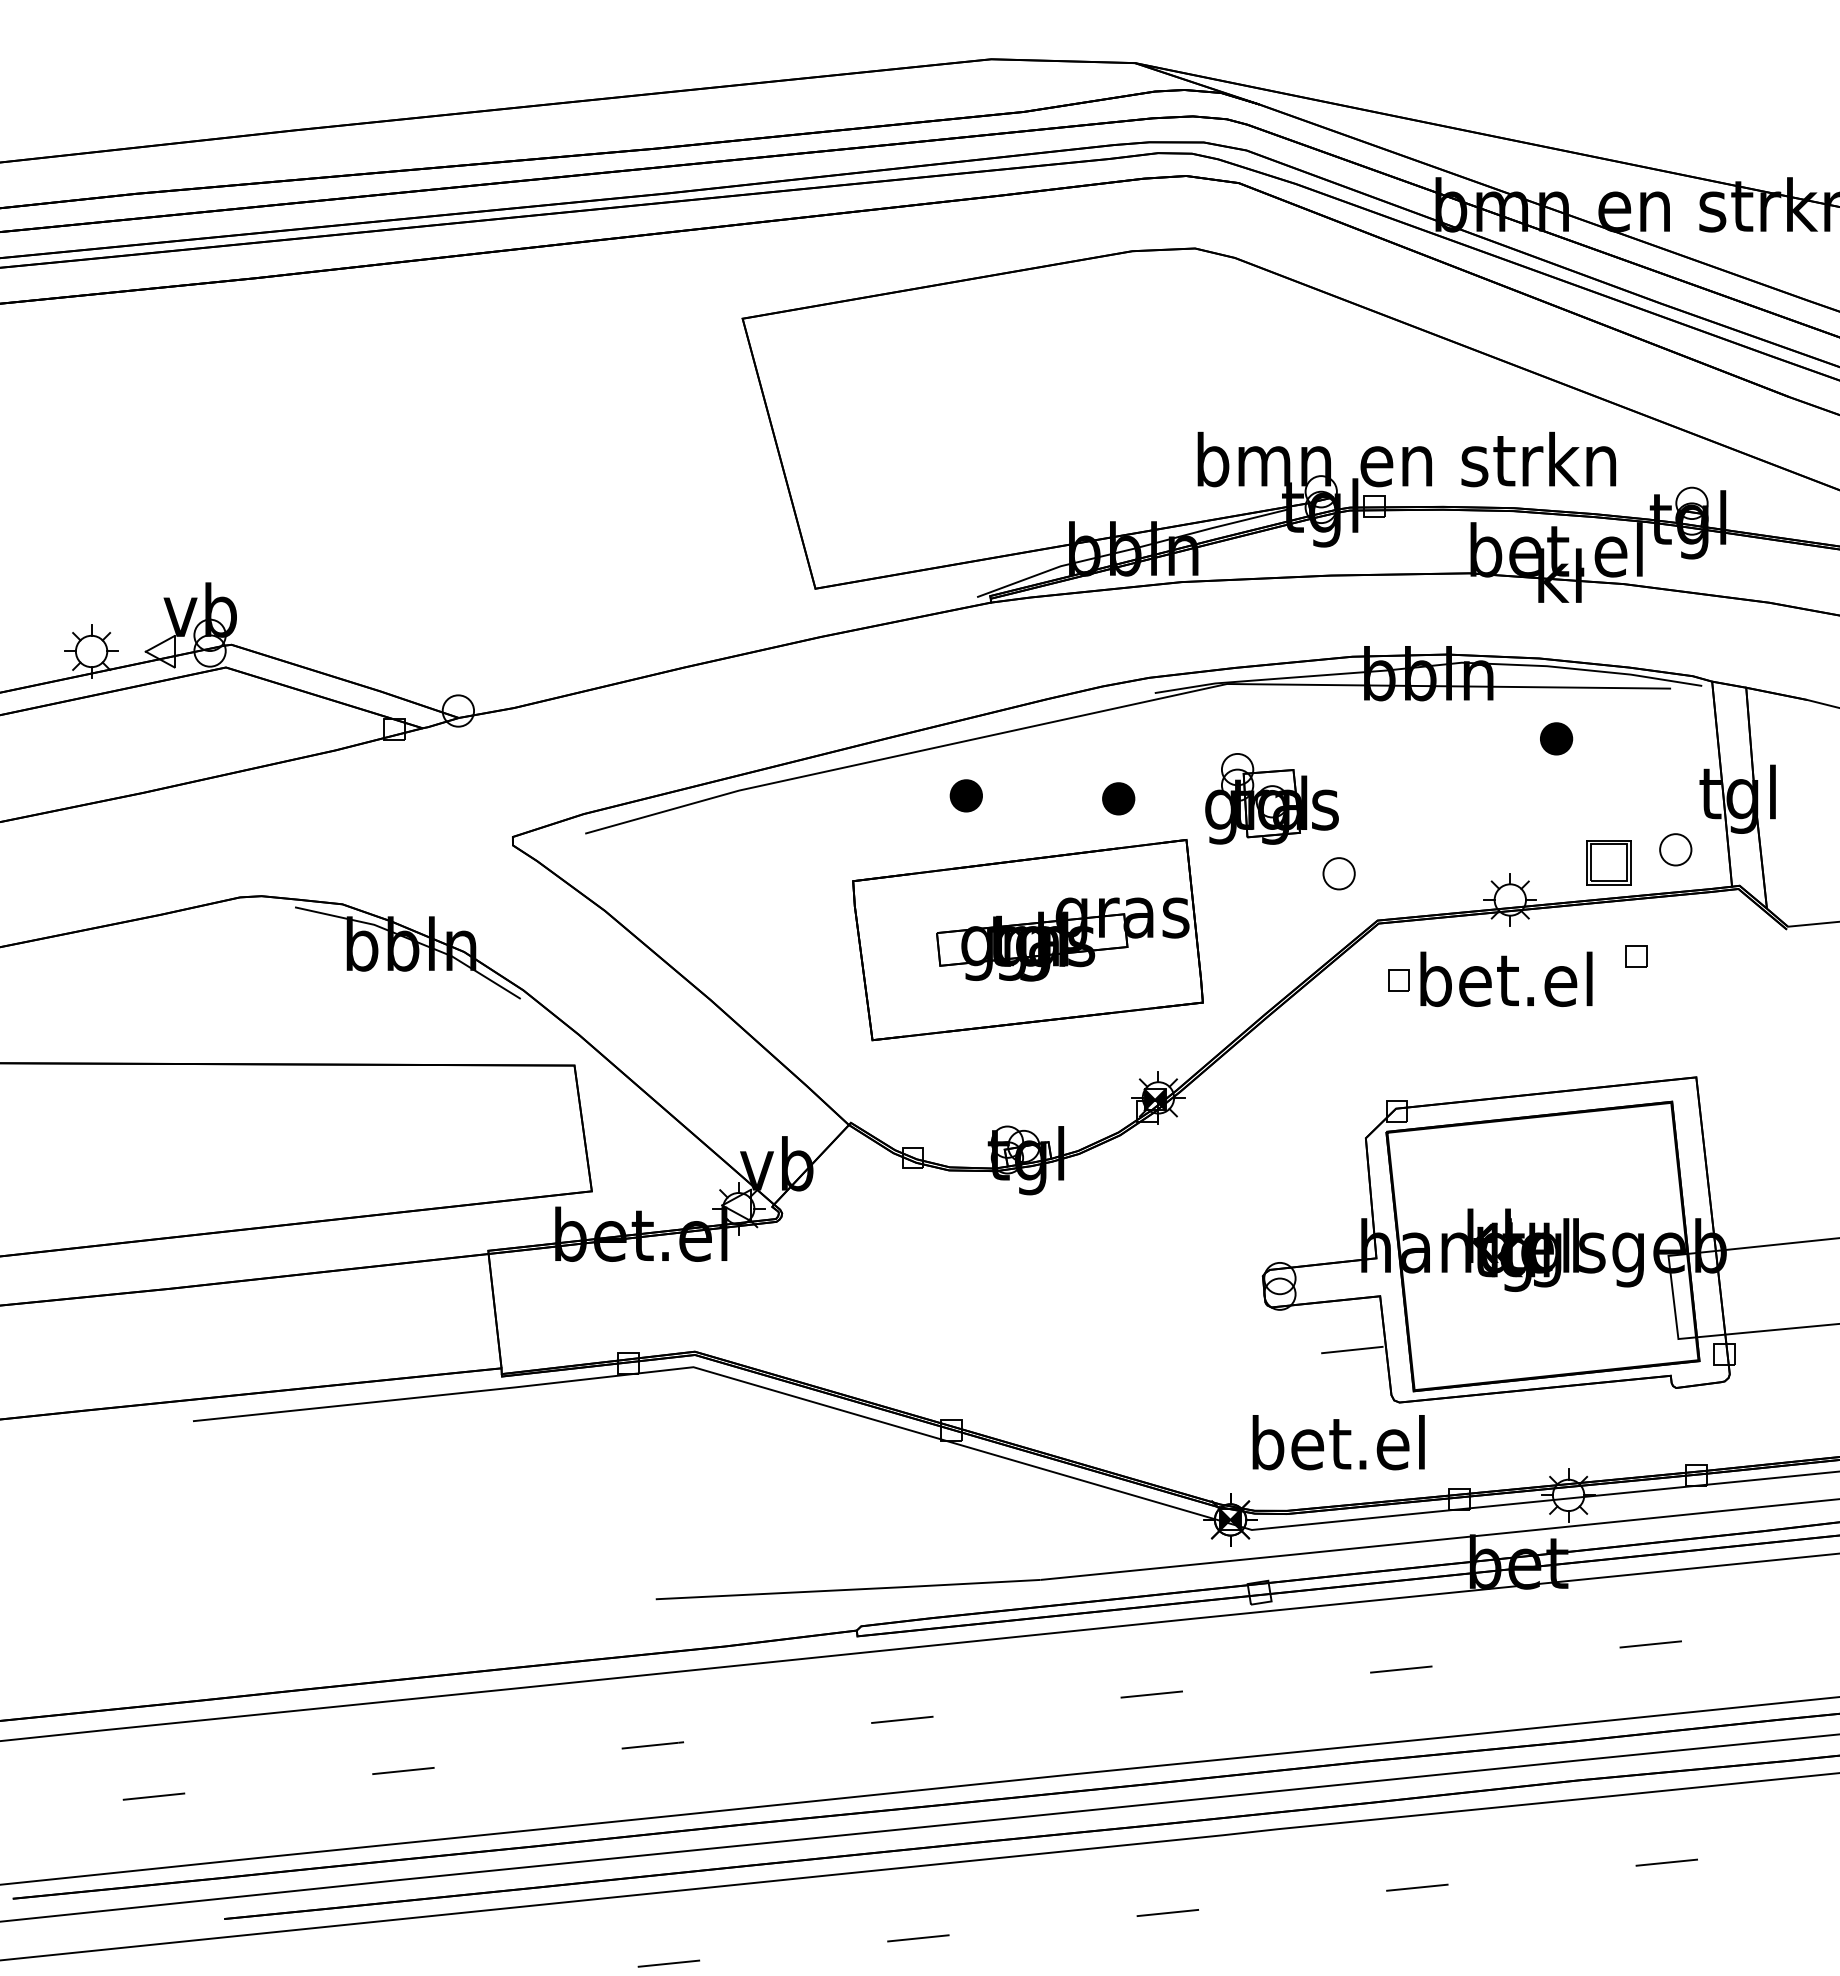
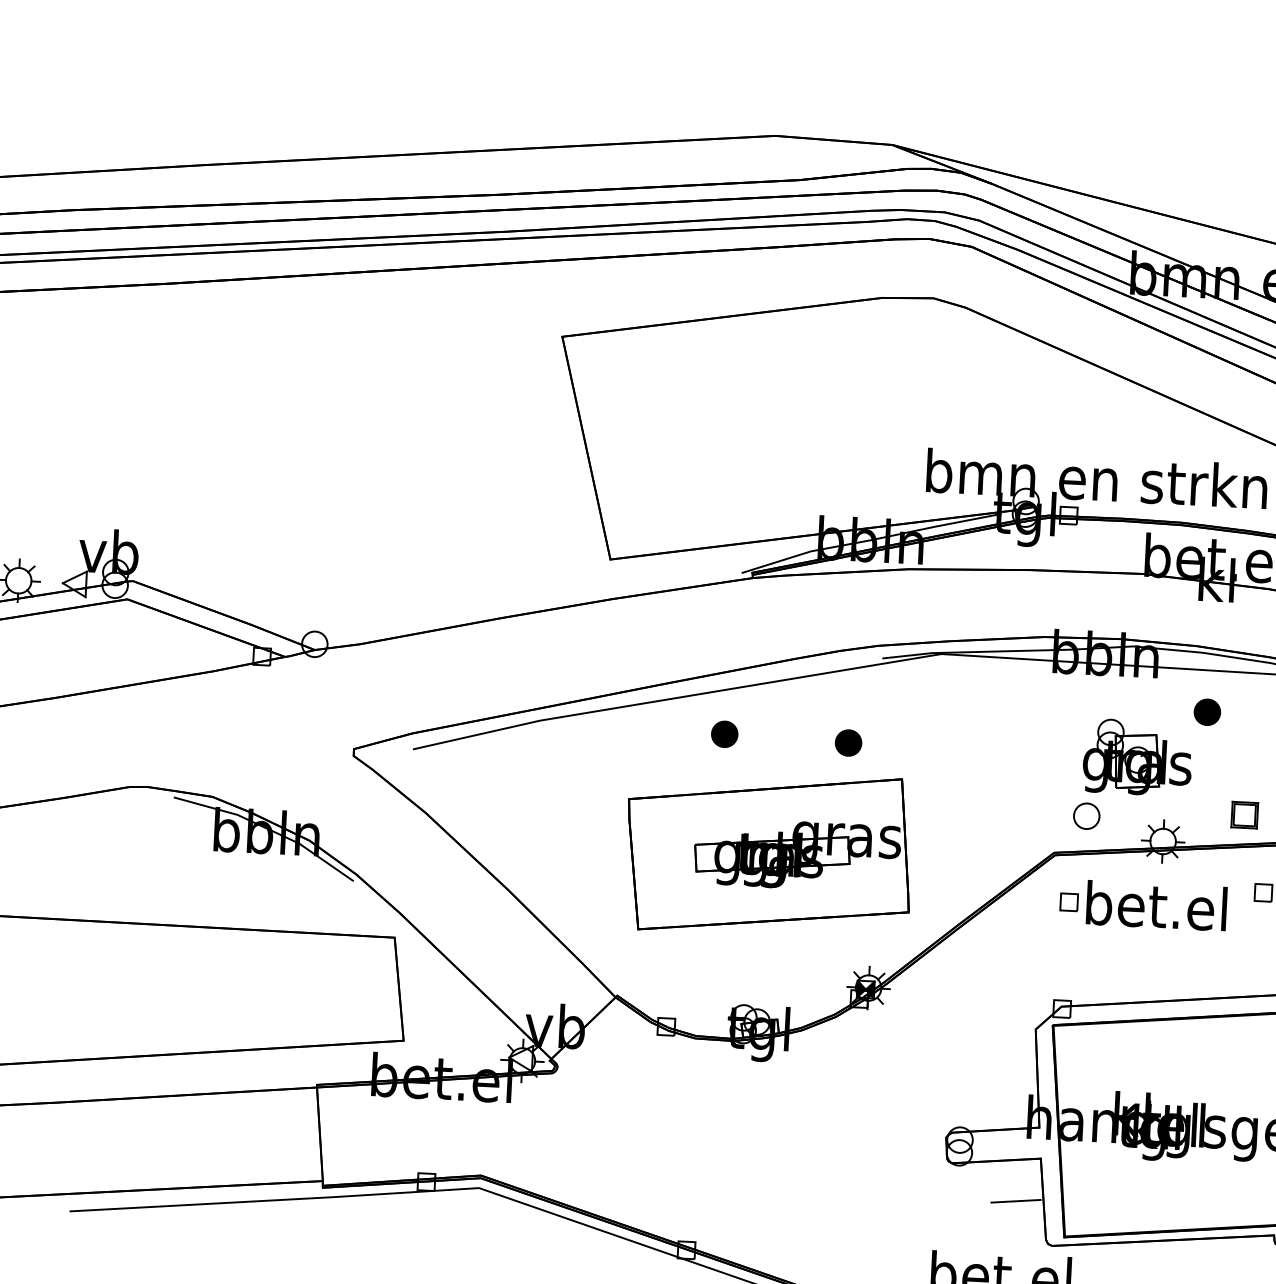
part: (1271, 798) -> (1137, 757), moved
part: (1608, 862) -> (1244, 815), size x0.71
part: (1338, 873) -> (1086, 816), moved

